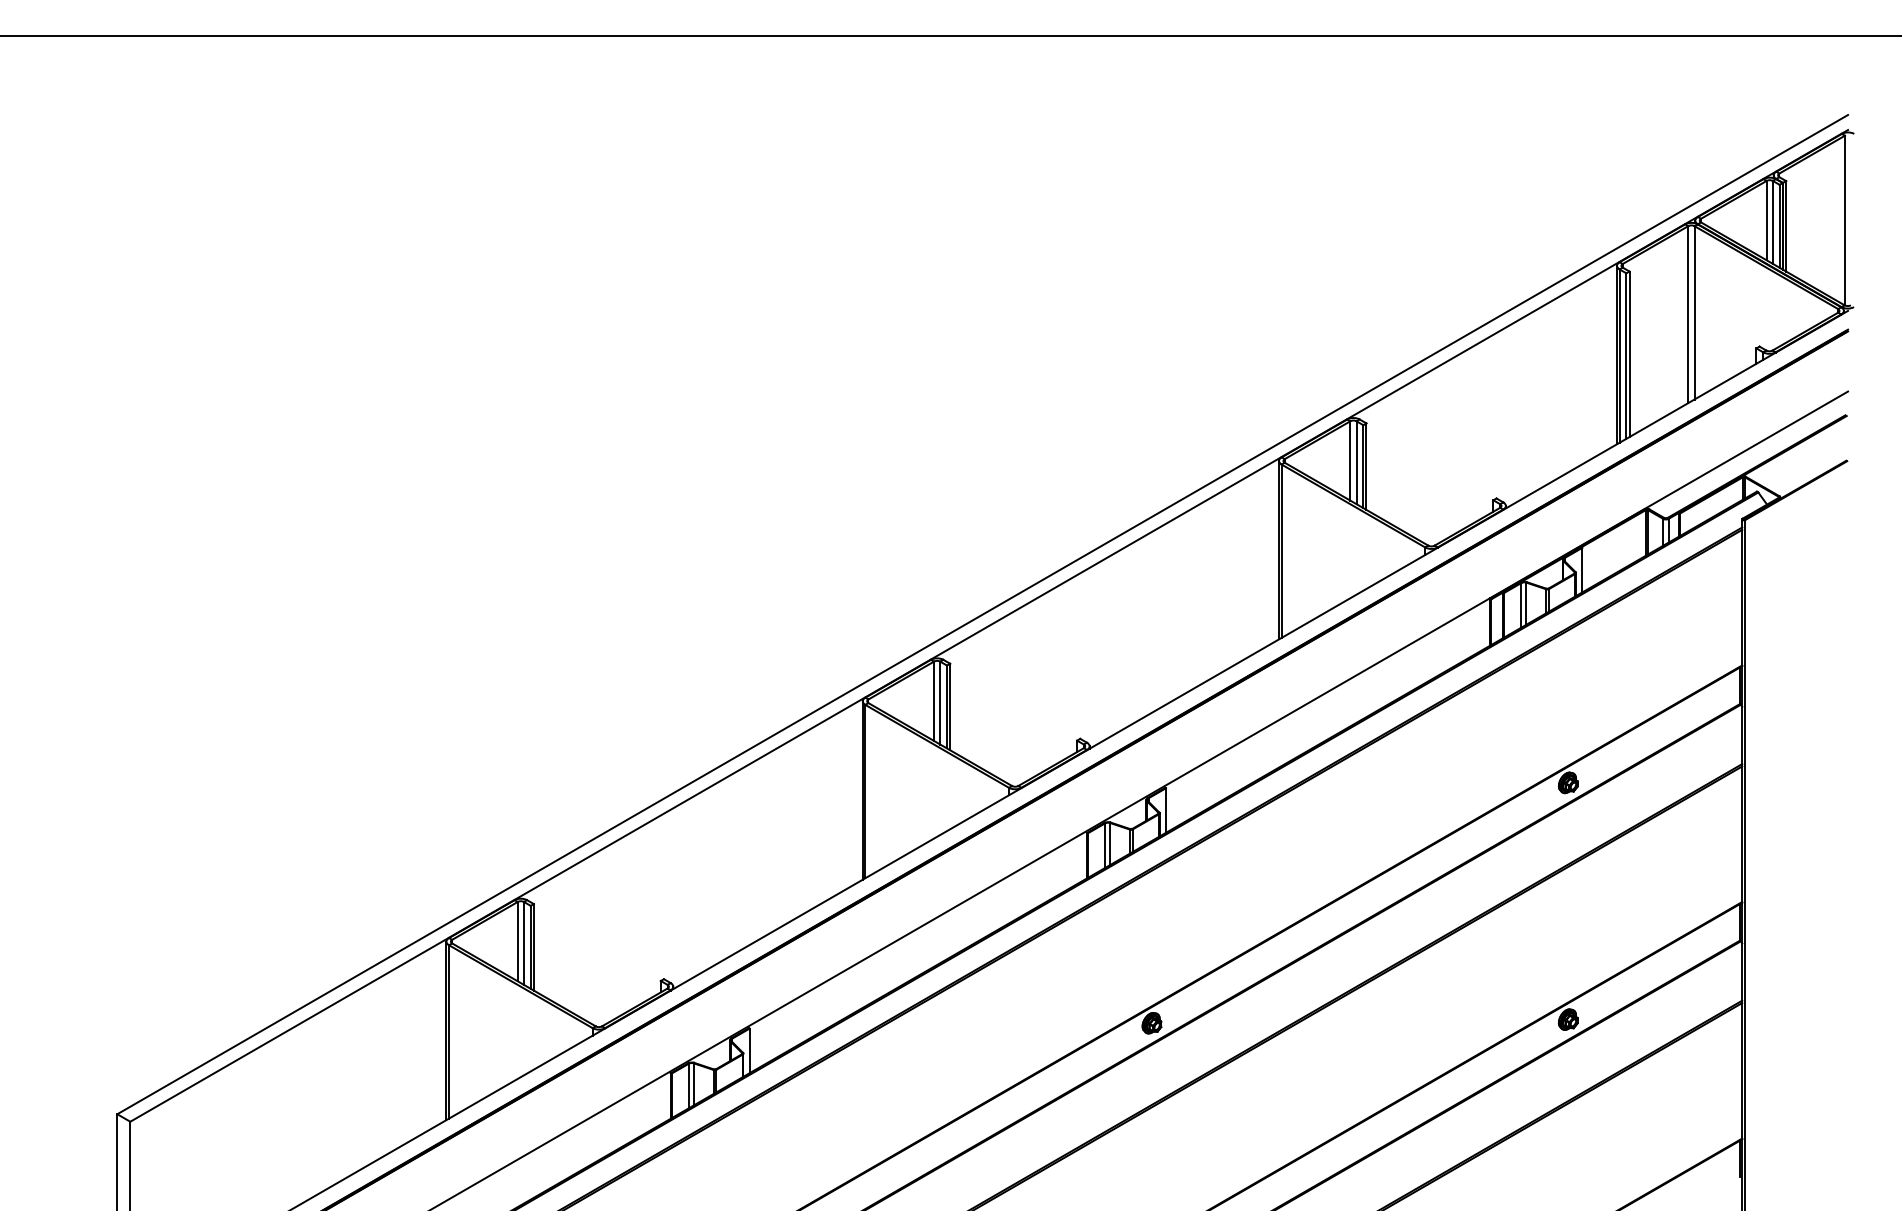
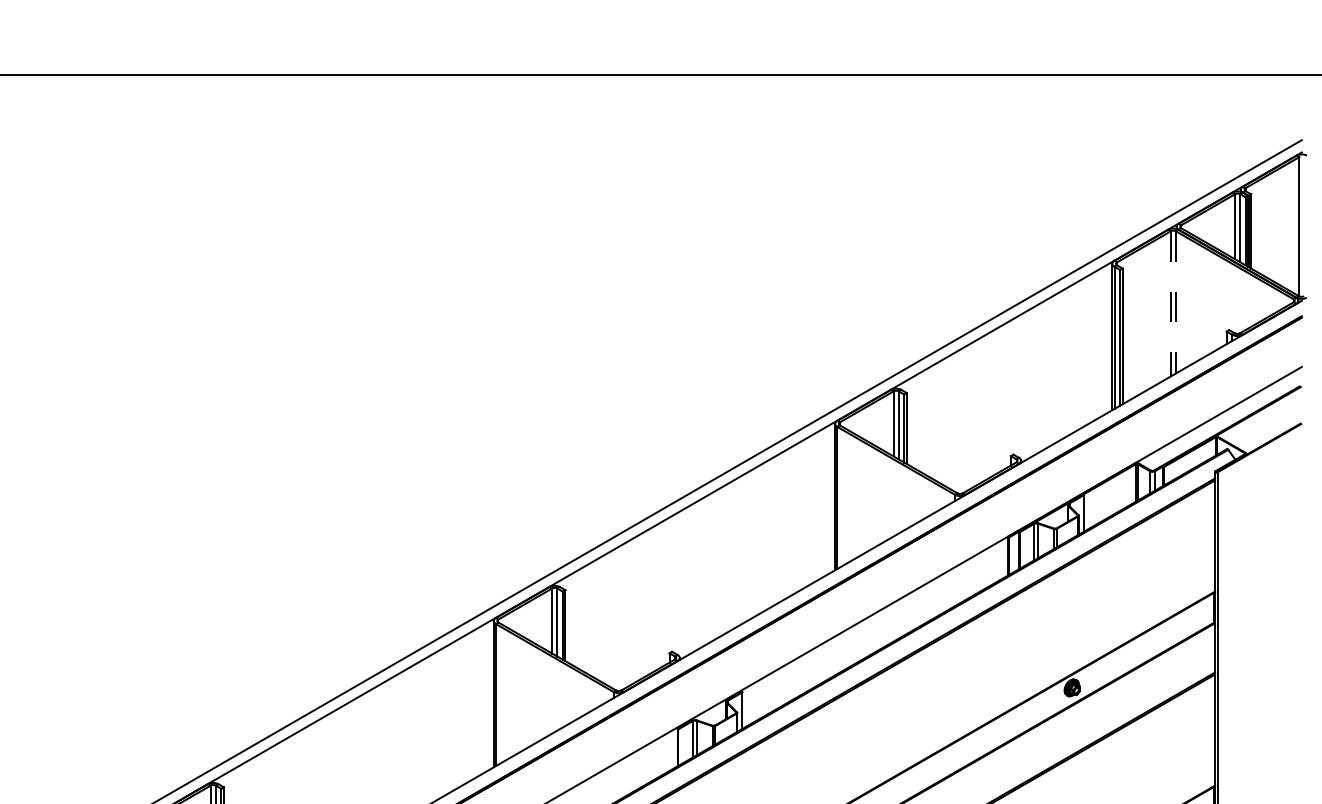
line: (1694, 312) -> (1175, 302), solid -> dashed
line: (1688, 315) -> (1170, 304), solid -> dashed

